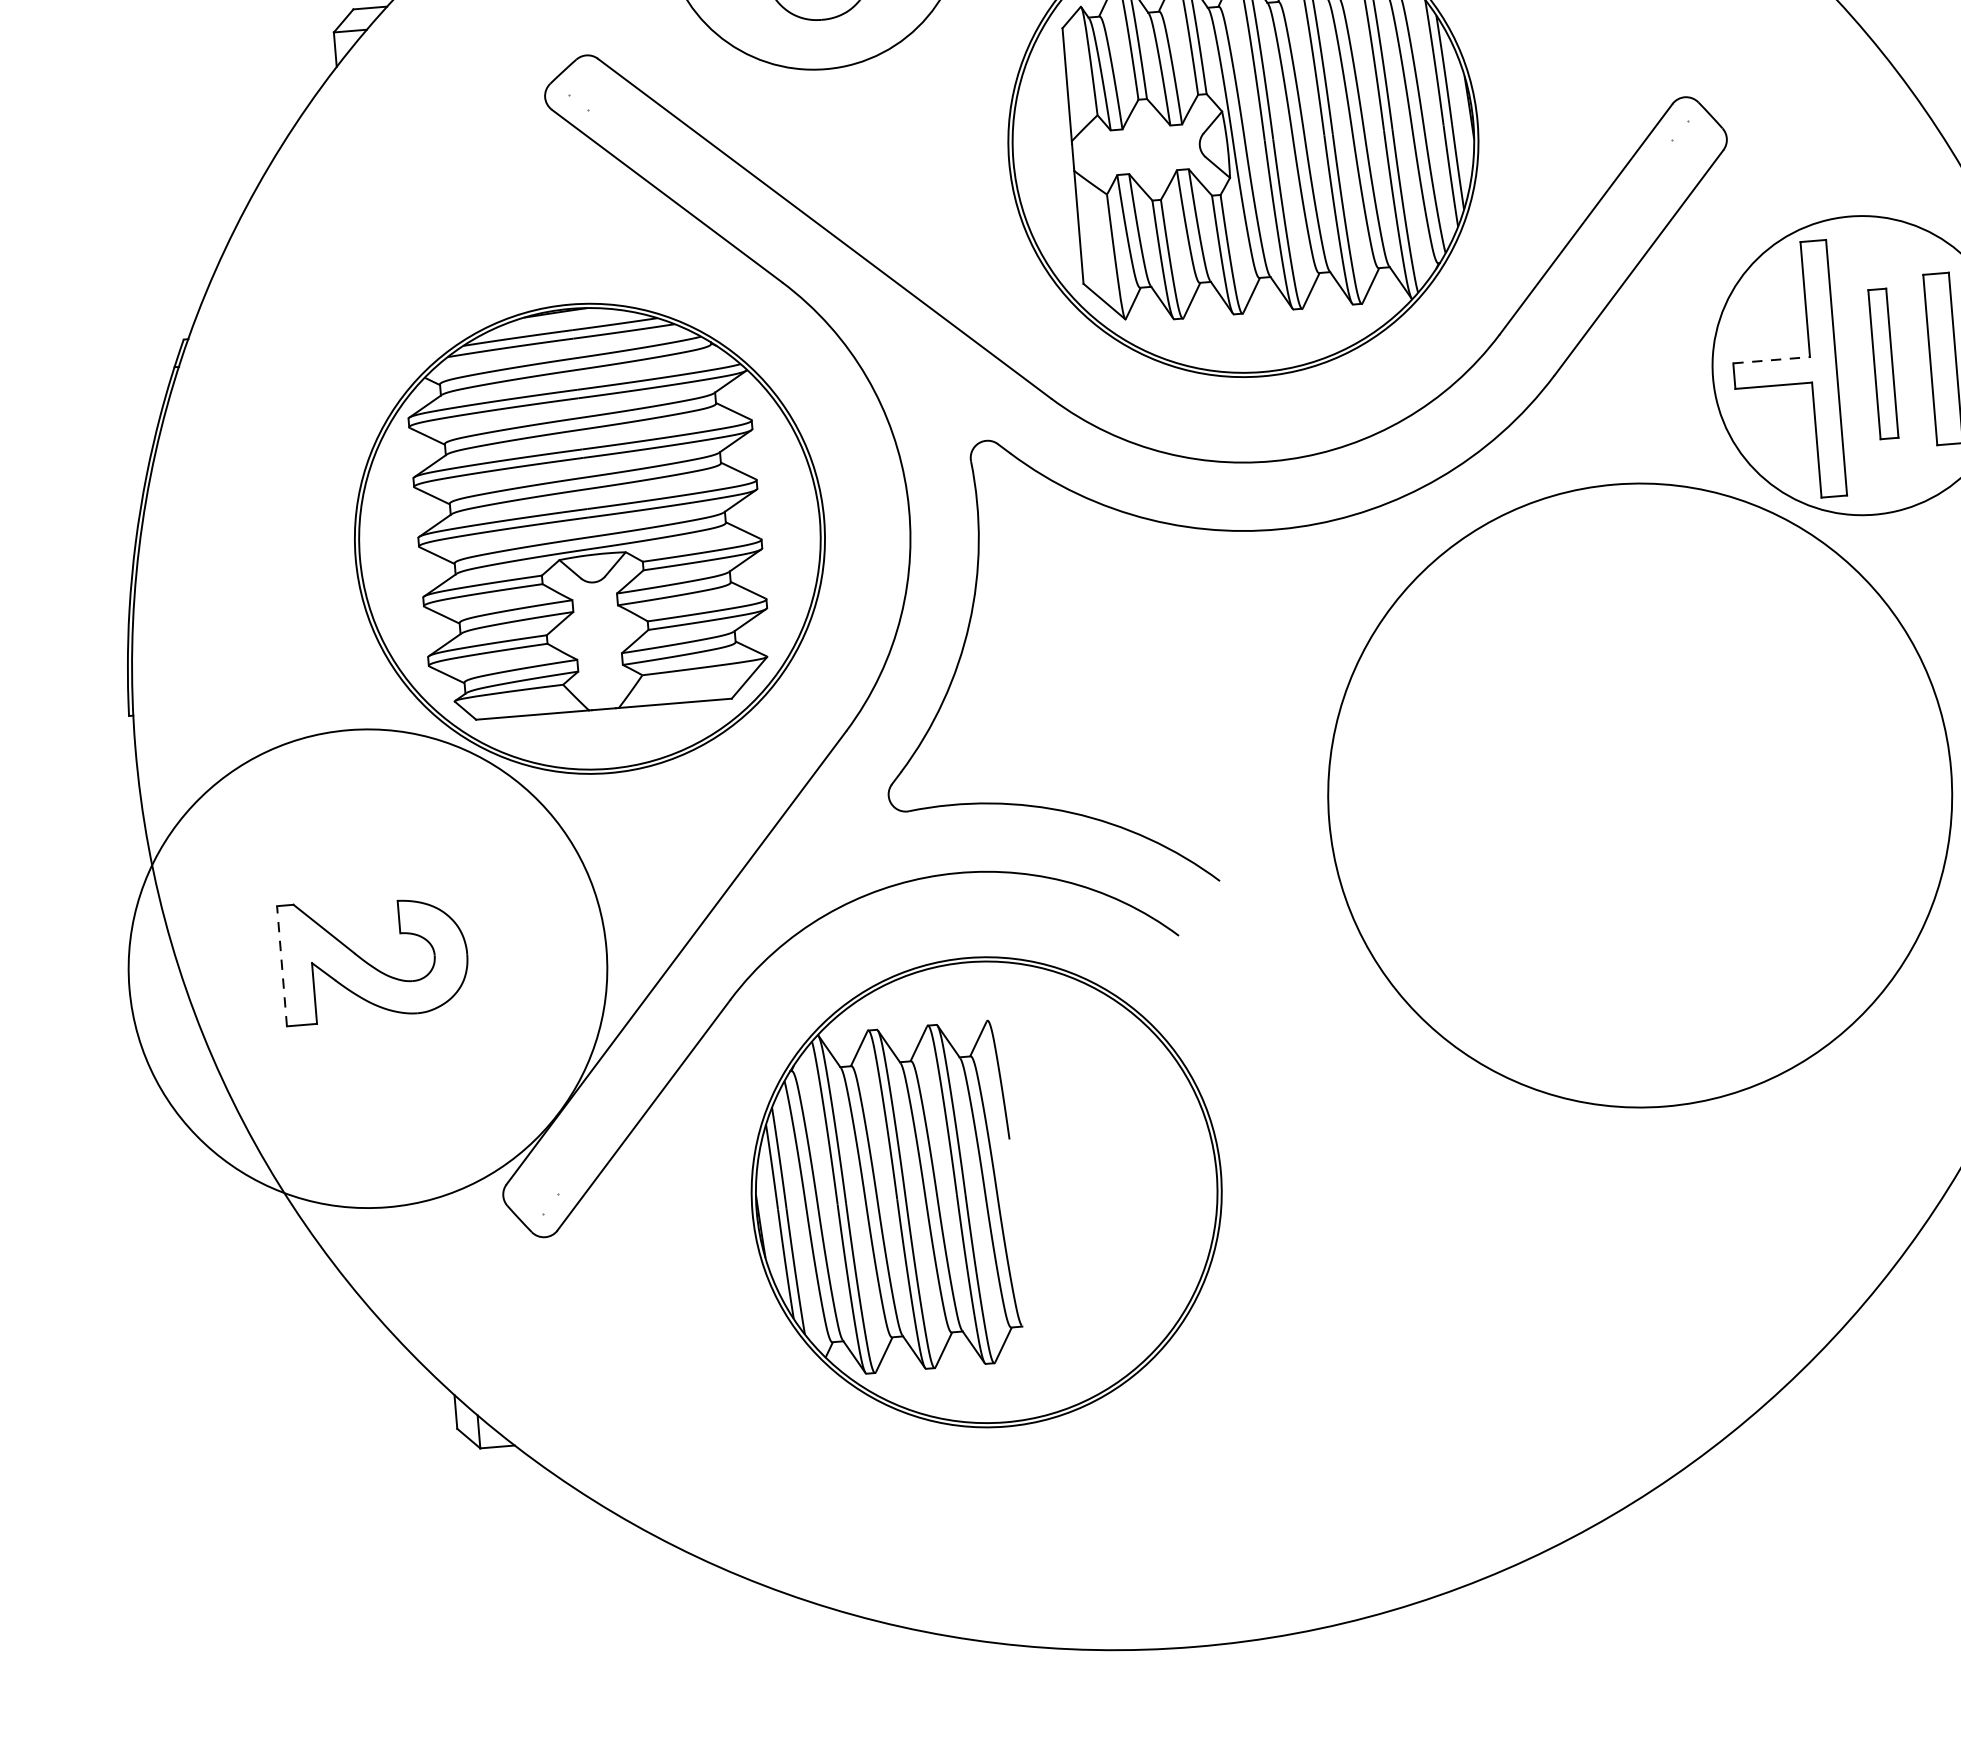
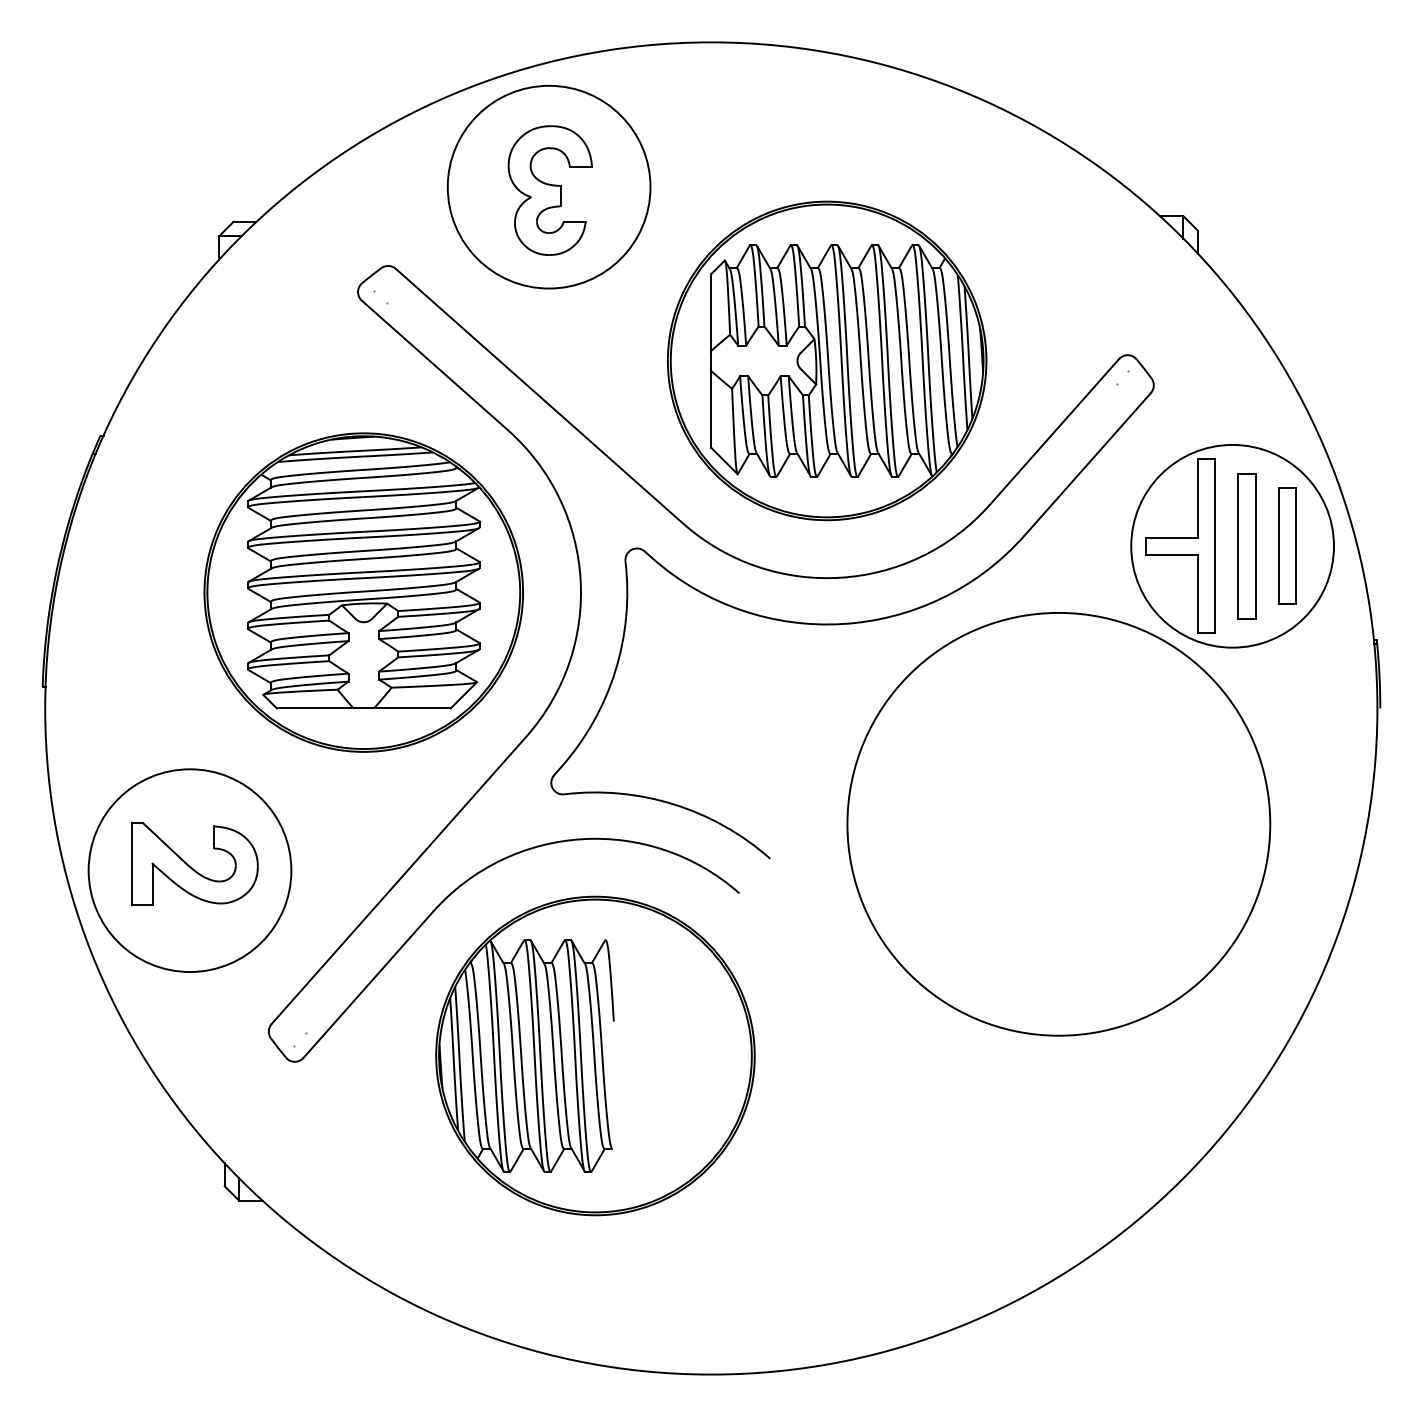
line: (1772, 359) -> (1172, 537), dashed -> solid
part: (1882, 364) -> (1246, 546), size x1.43
line: (282, 966) -> (132, 864), dashed -> solid
circle: (367, 968) -> (189, 870), size x0.62

